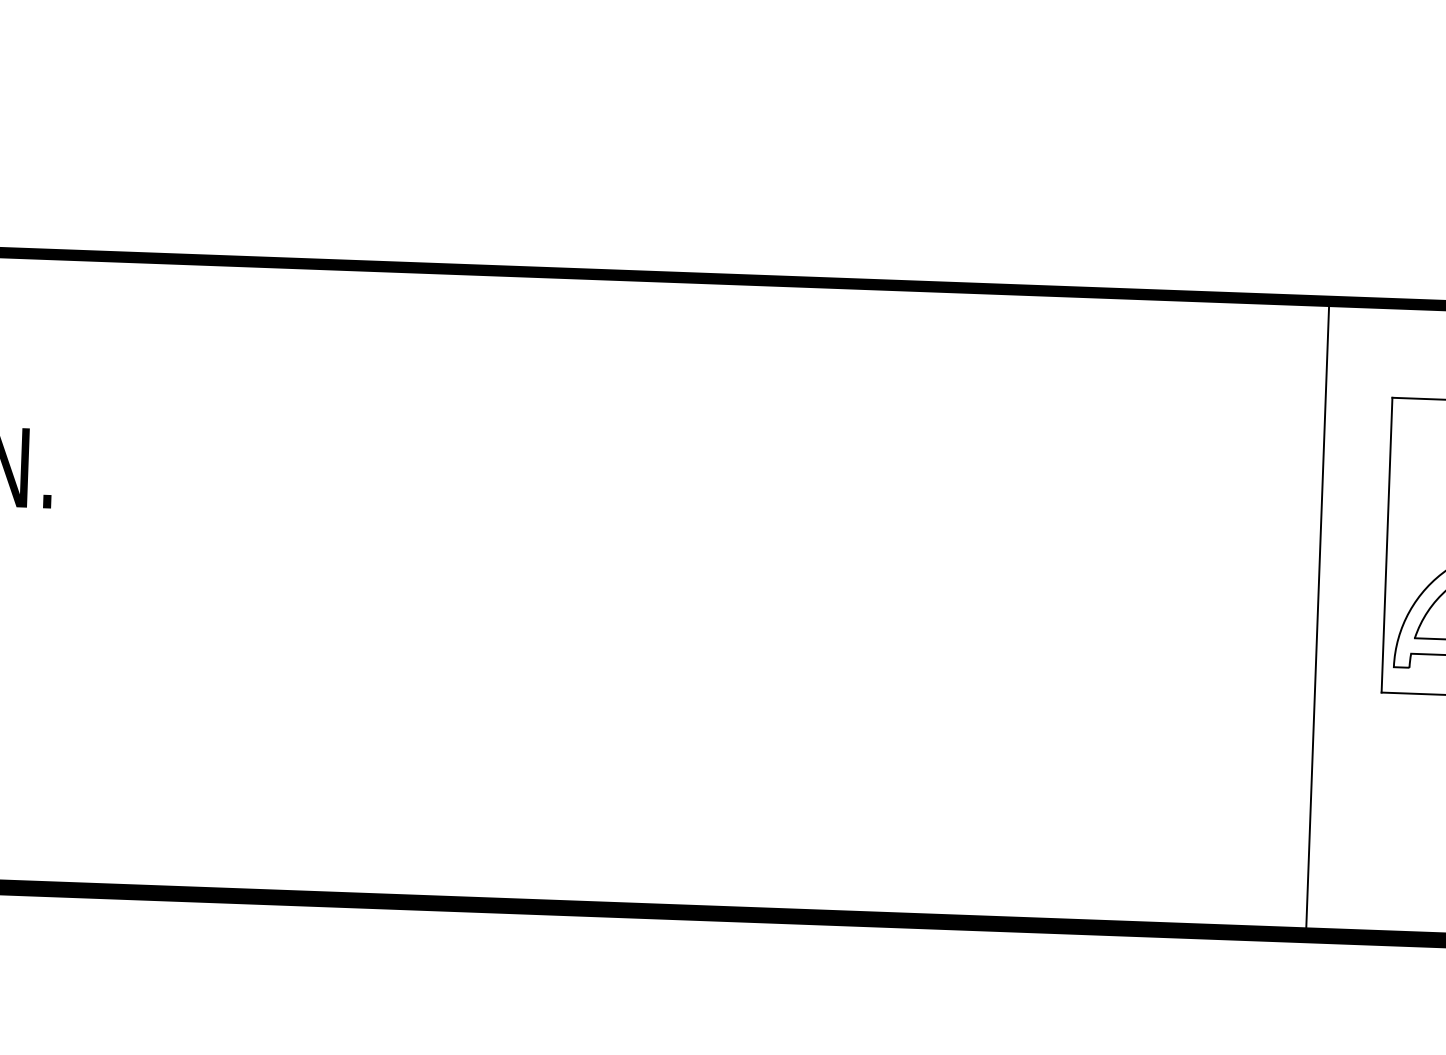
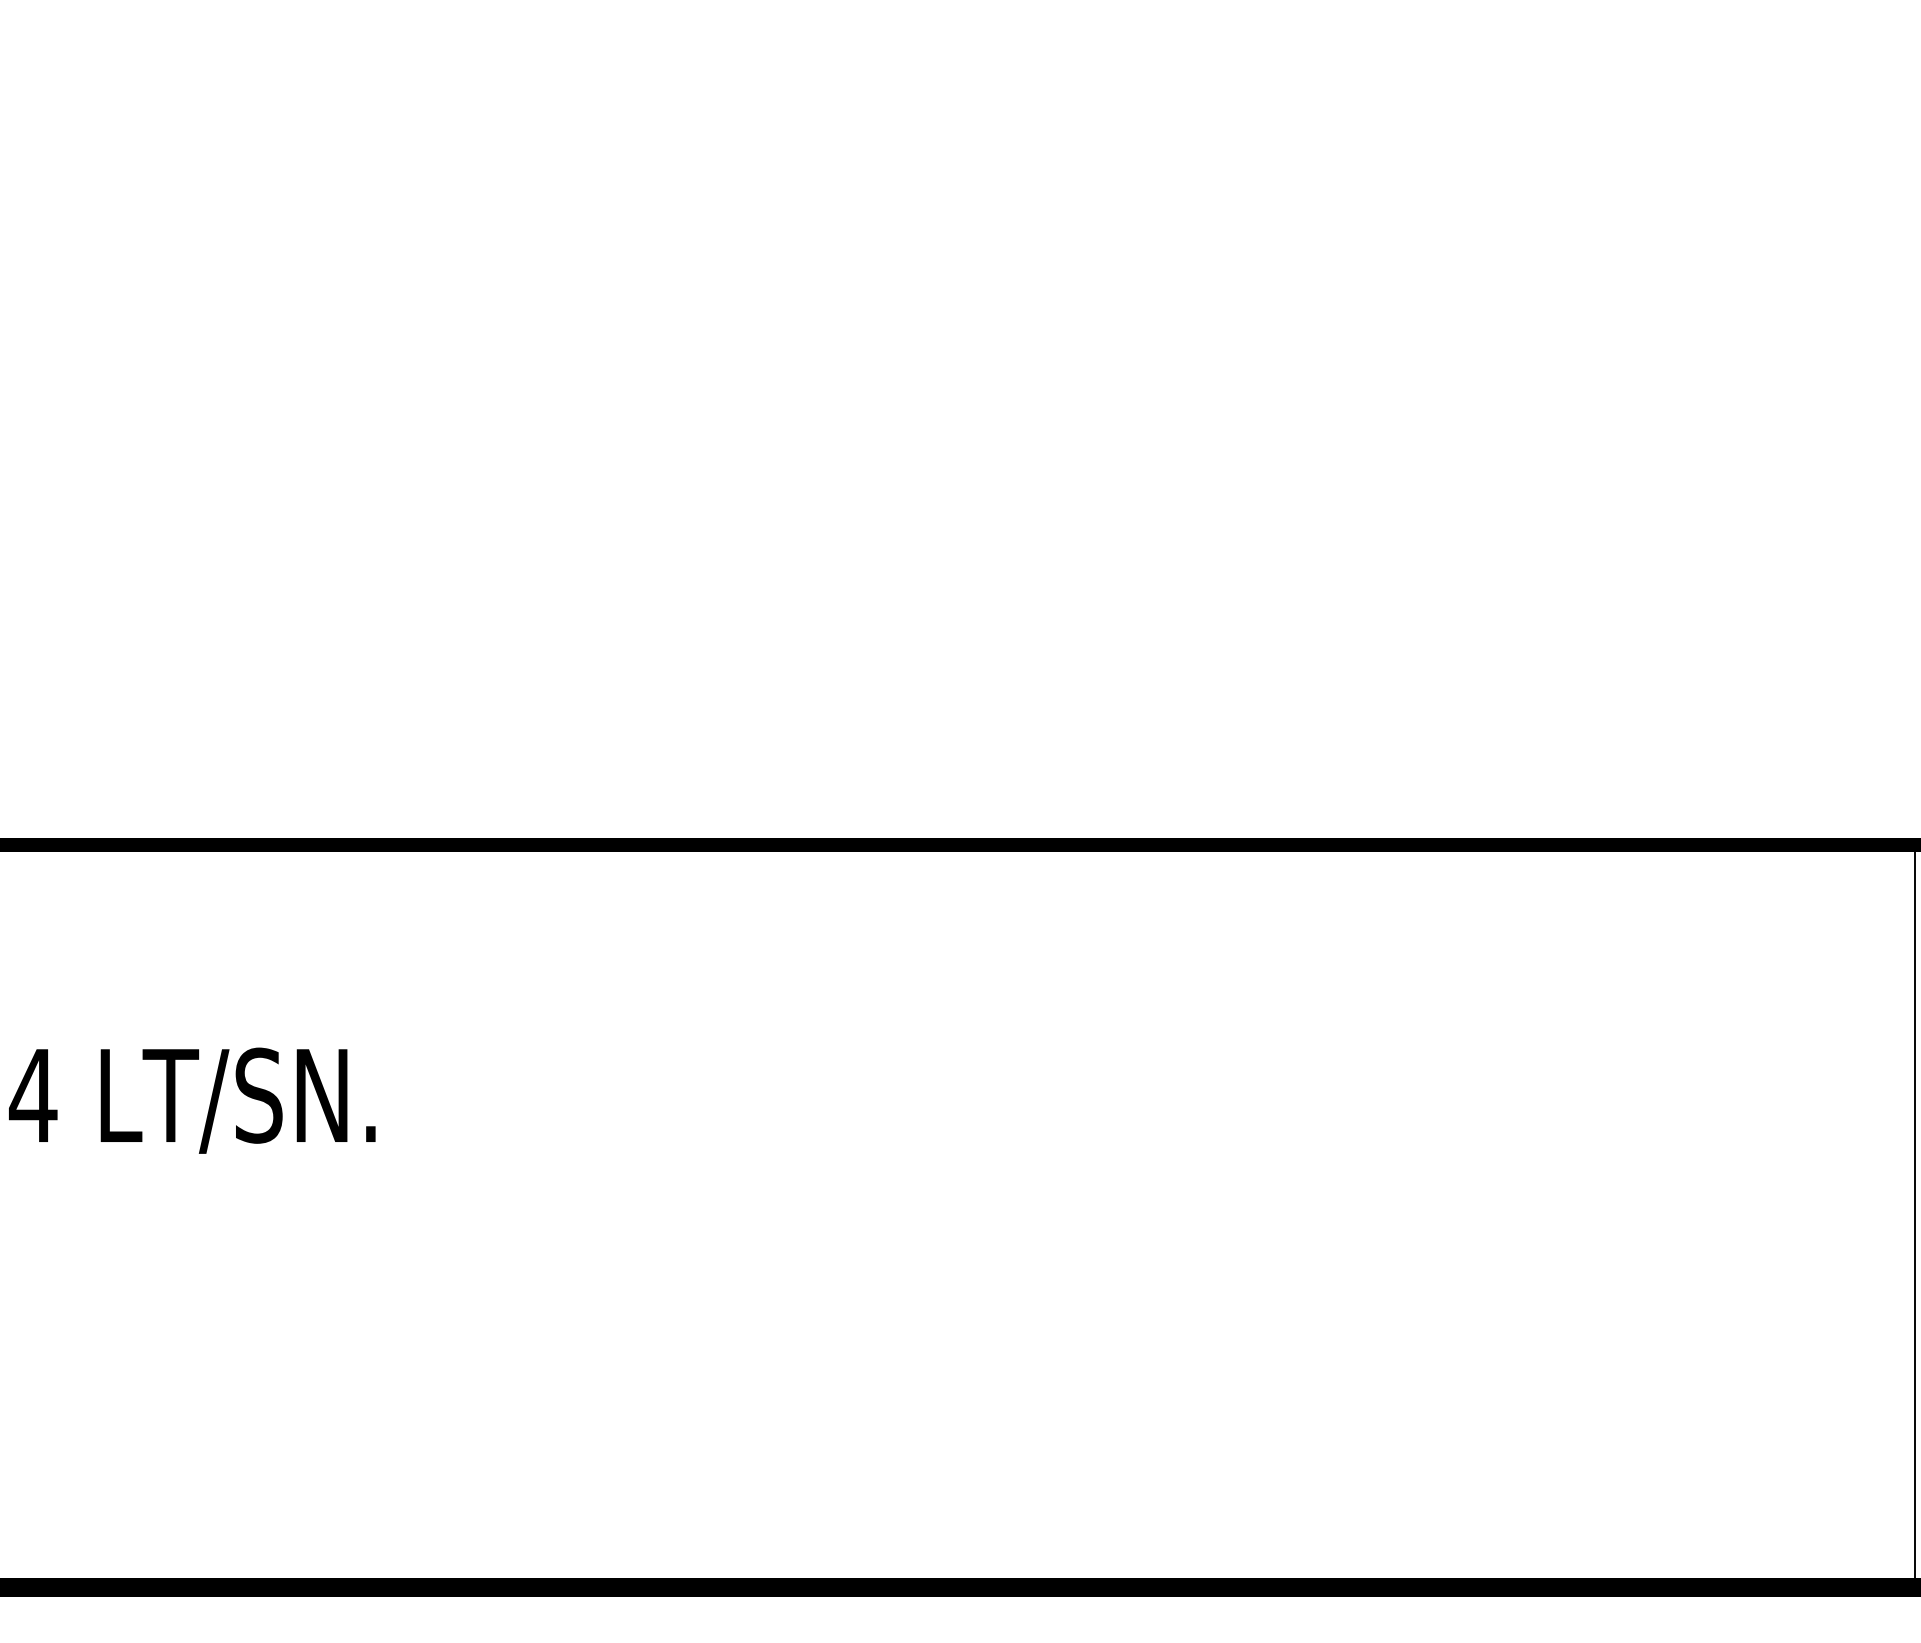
line: (1317, 617) -> (1914, 1215), moved

